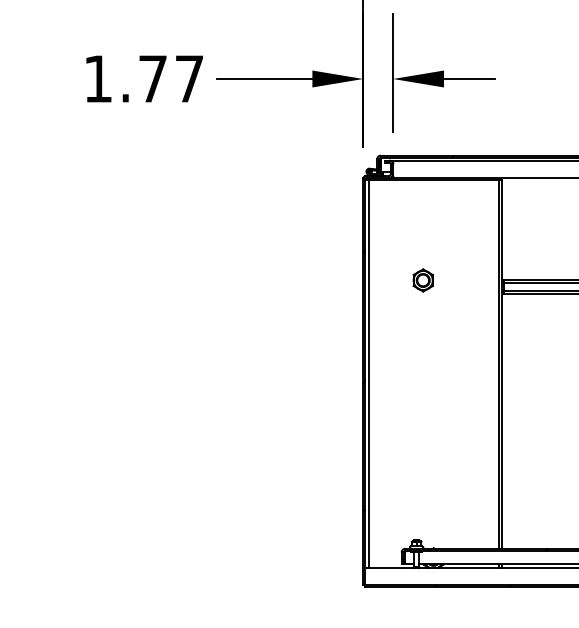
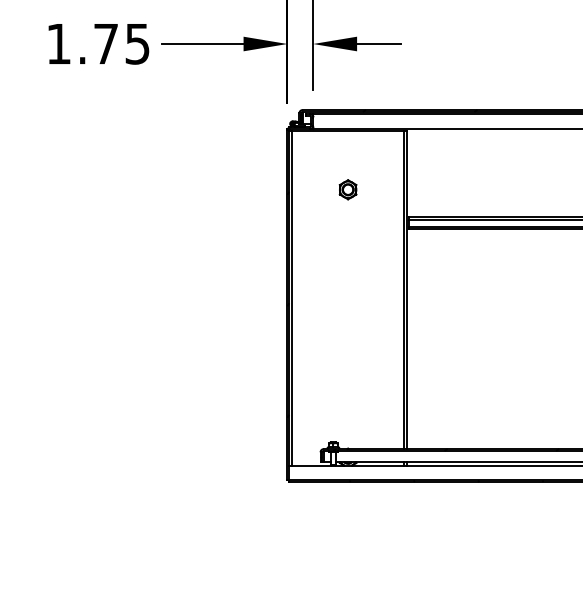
text: (189, 79) -> (137, 44), 1.77 -> 1.75
part: (422, 280) -> (347, 189), moved

